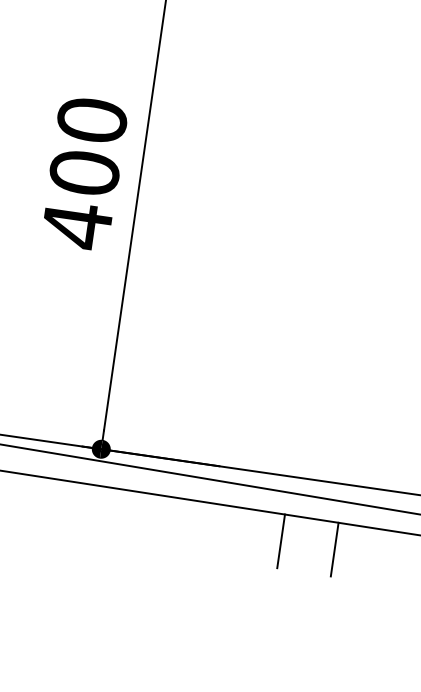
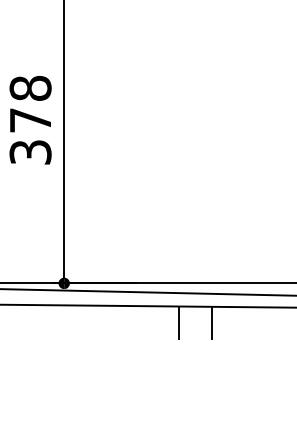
text: (84, 173) -> (30, 120), 400 -> 378

